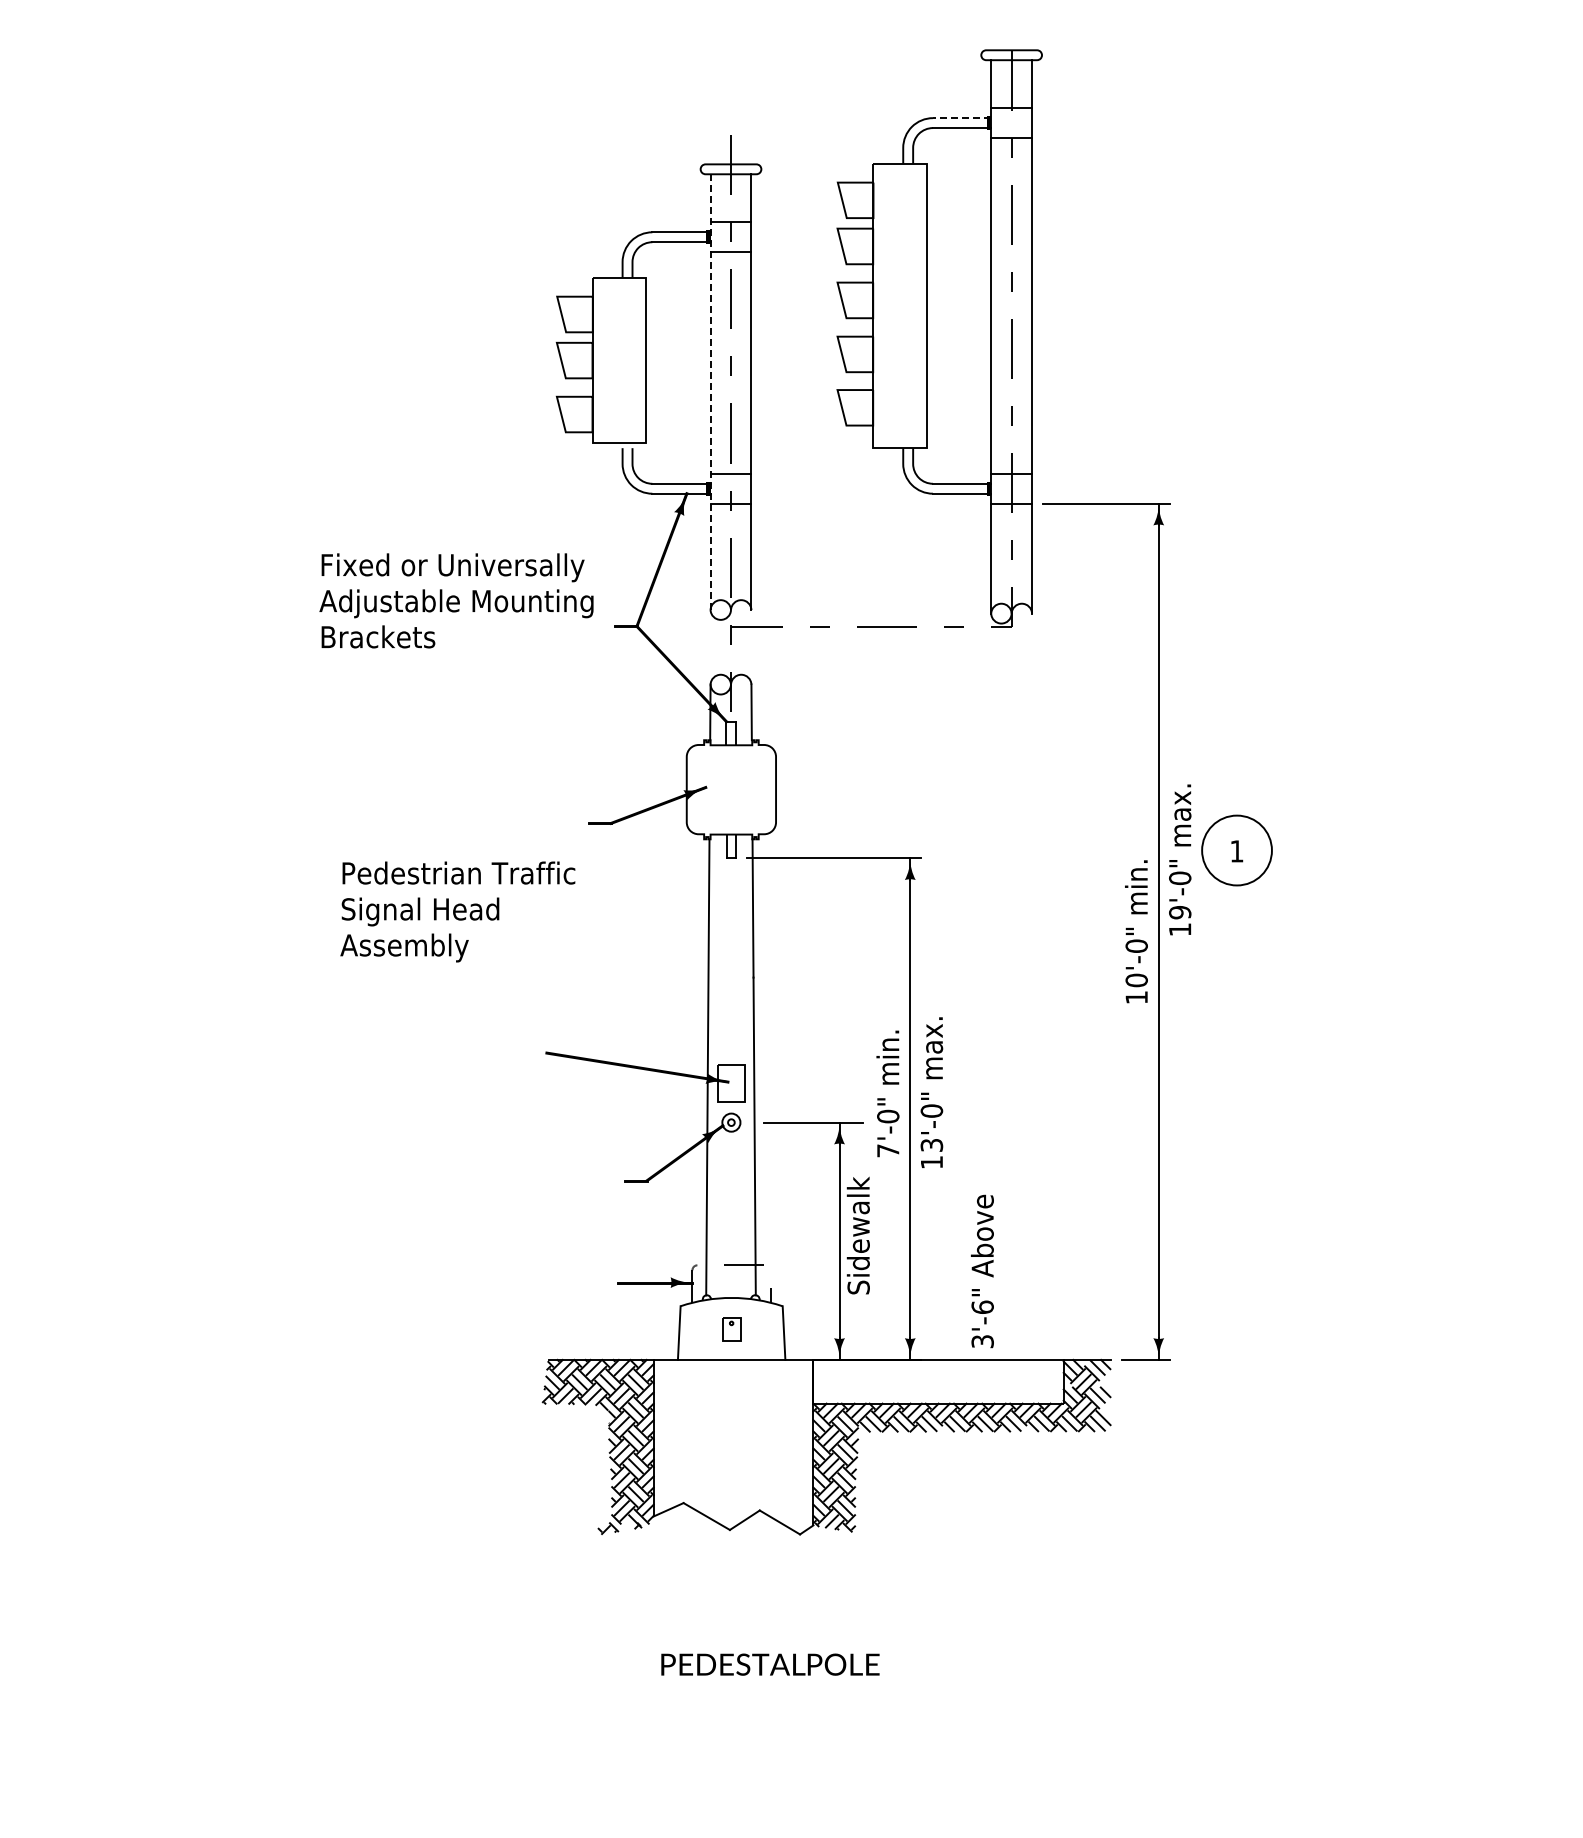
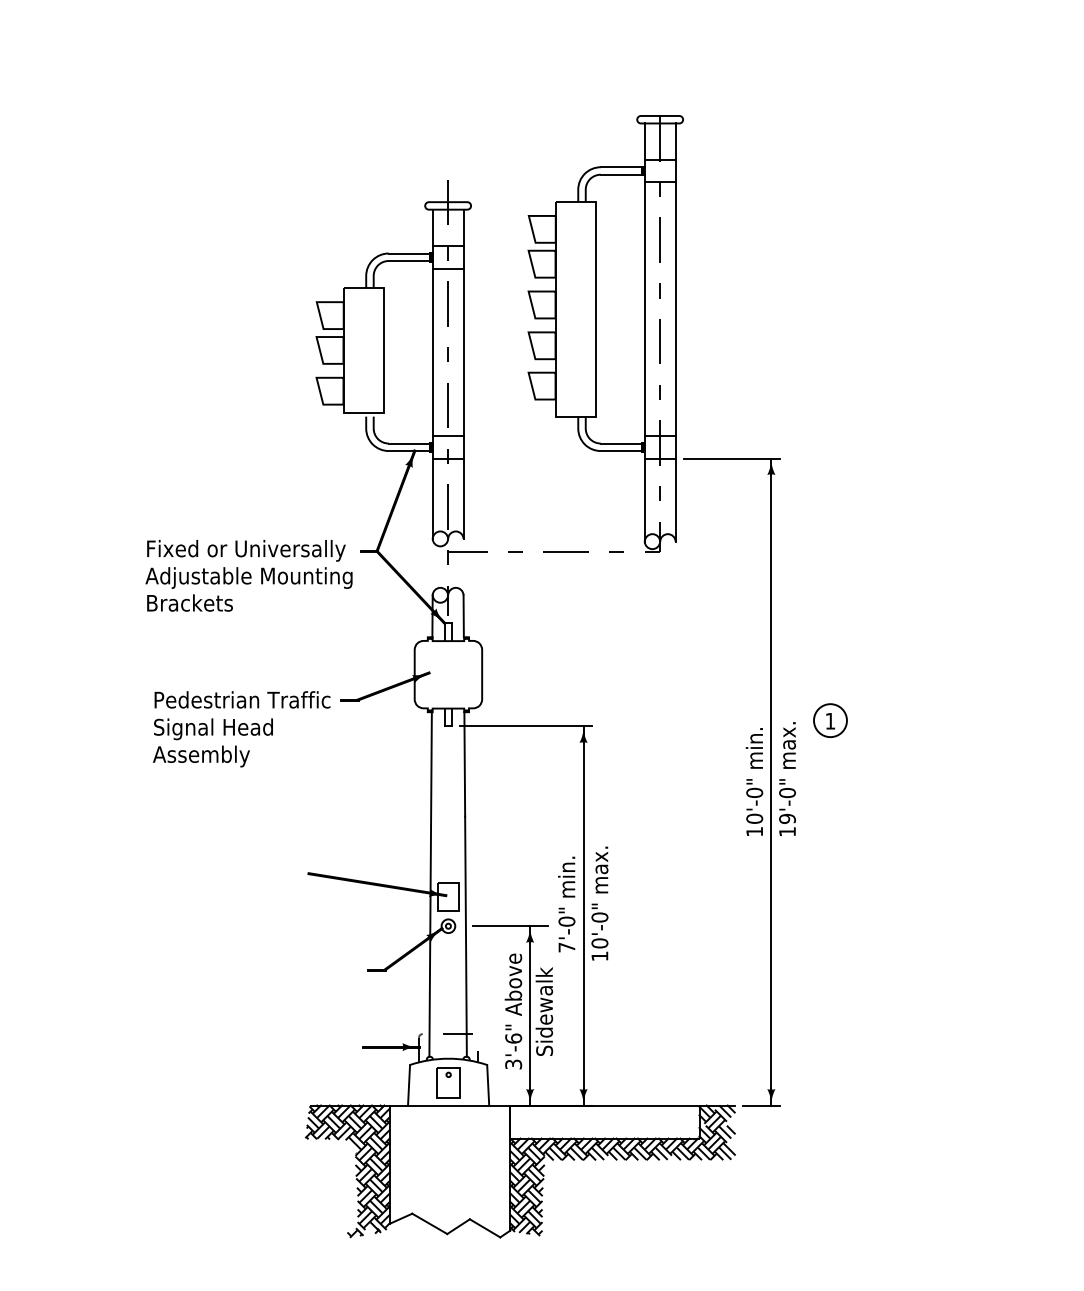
line: (961, 118) -> (622, 167), dashed -> solid
line: (710, 392) -> (432, 374), dashed -> solid
text: (456, 600) -> (249, 575), moved
circle: (1236, 850) -> (830, 720), size x0.62
text: (1180, 859) -> (787, 778), moved
text: (457, 911) -> (241, 728), moved
text: (931, 1145) -> (599, 943), 13'-0" -> 10'-0"
text: (982, 1271) -> (513, 1011), moved
part: (731, 1329) -> (448, 1082), size x1.67

